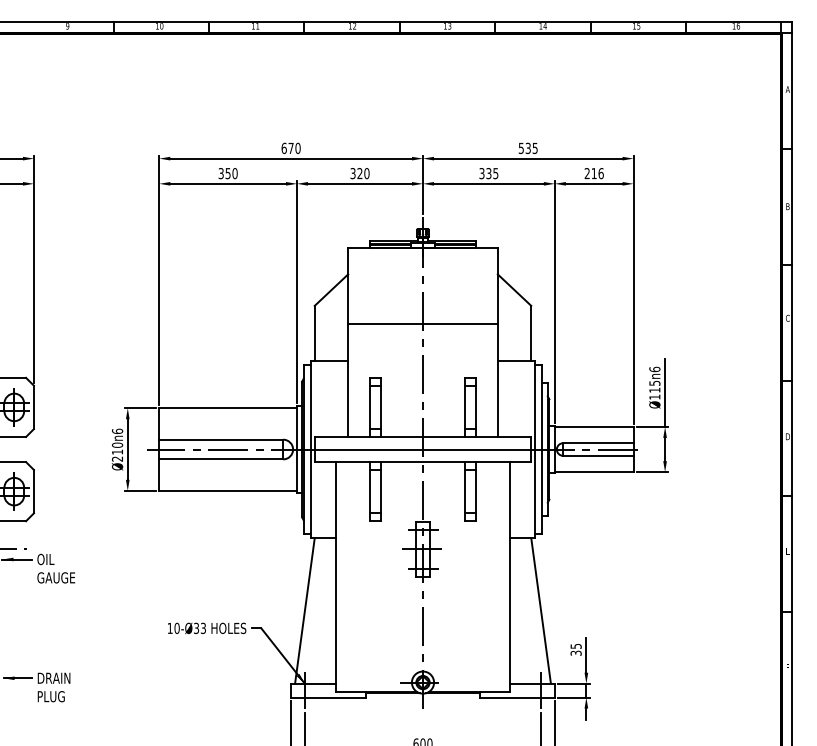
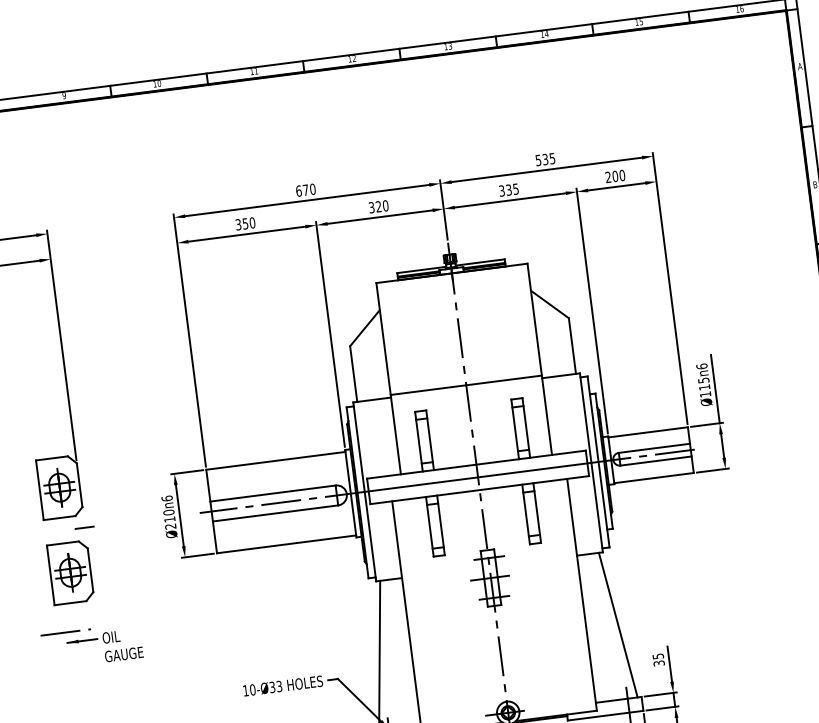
text: (597, 173) -> (618, 175), 216 -> 200
line: (422, 324) -> (465, 385), moved
line: (33, 449) -> (84, 527), added

